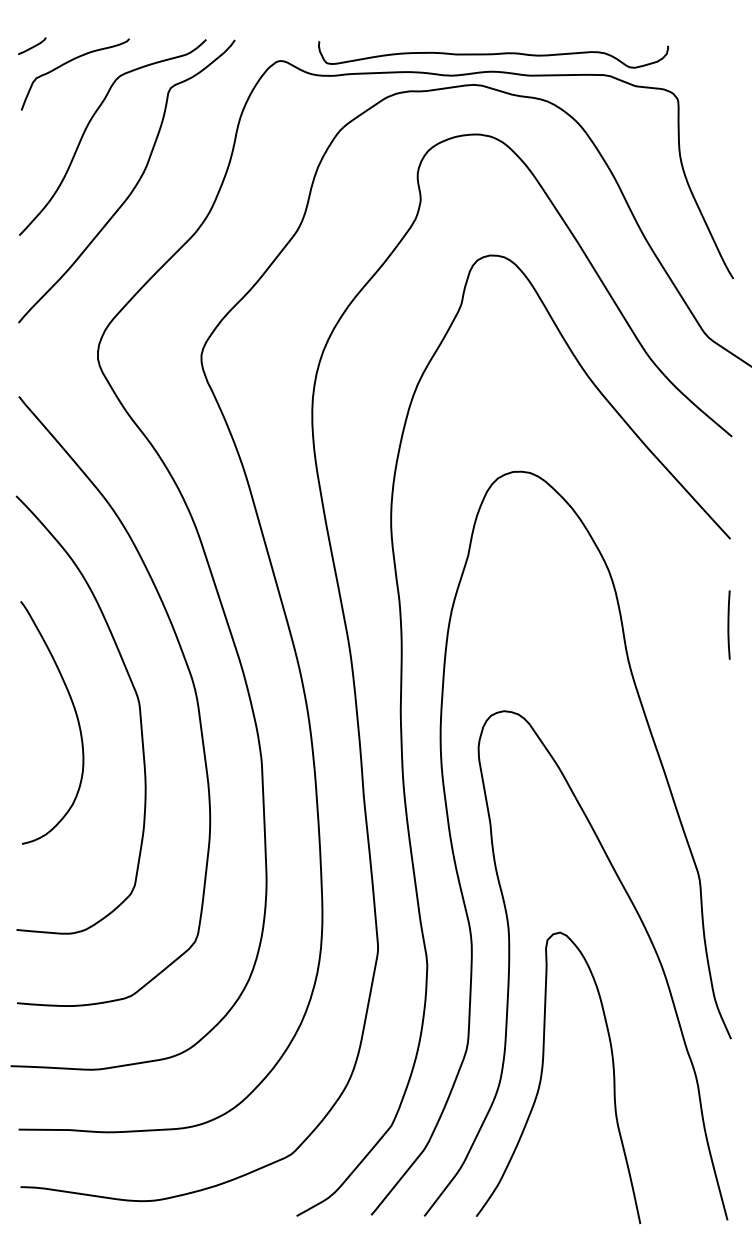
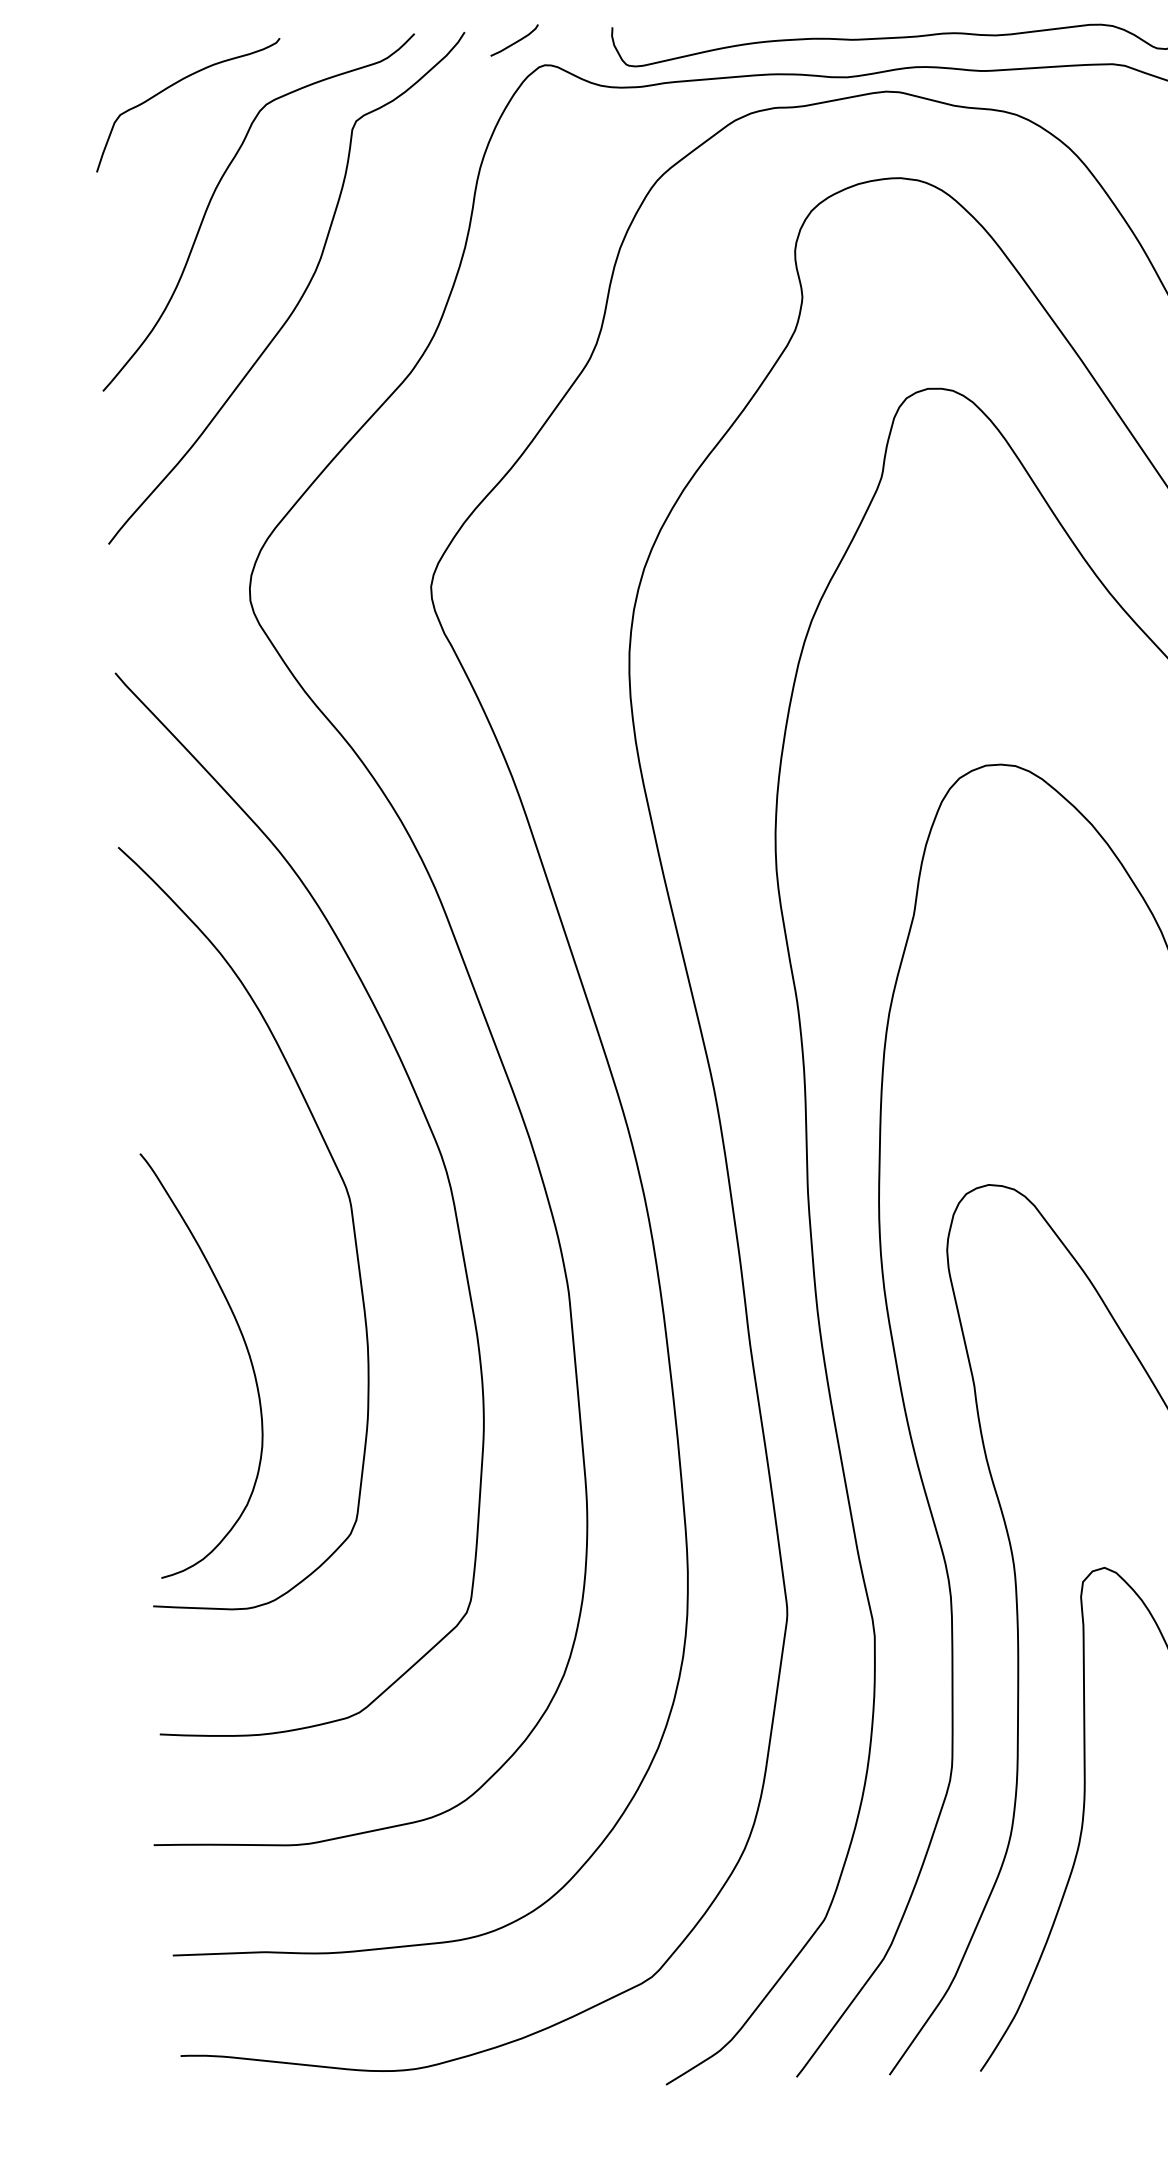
curve: (33, 45) -> (516, 39), moved
curve: (75, 715) -> (244, 1348), moved

